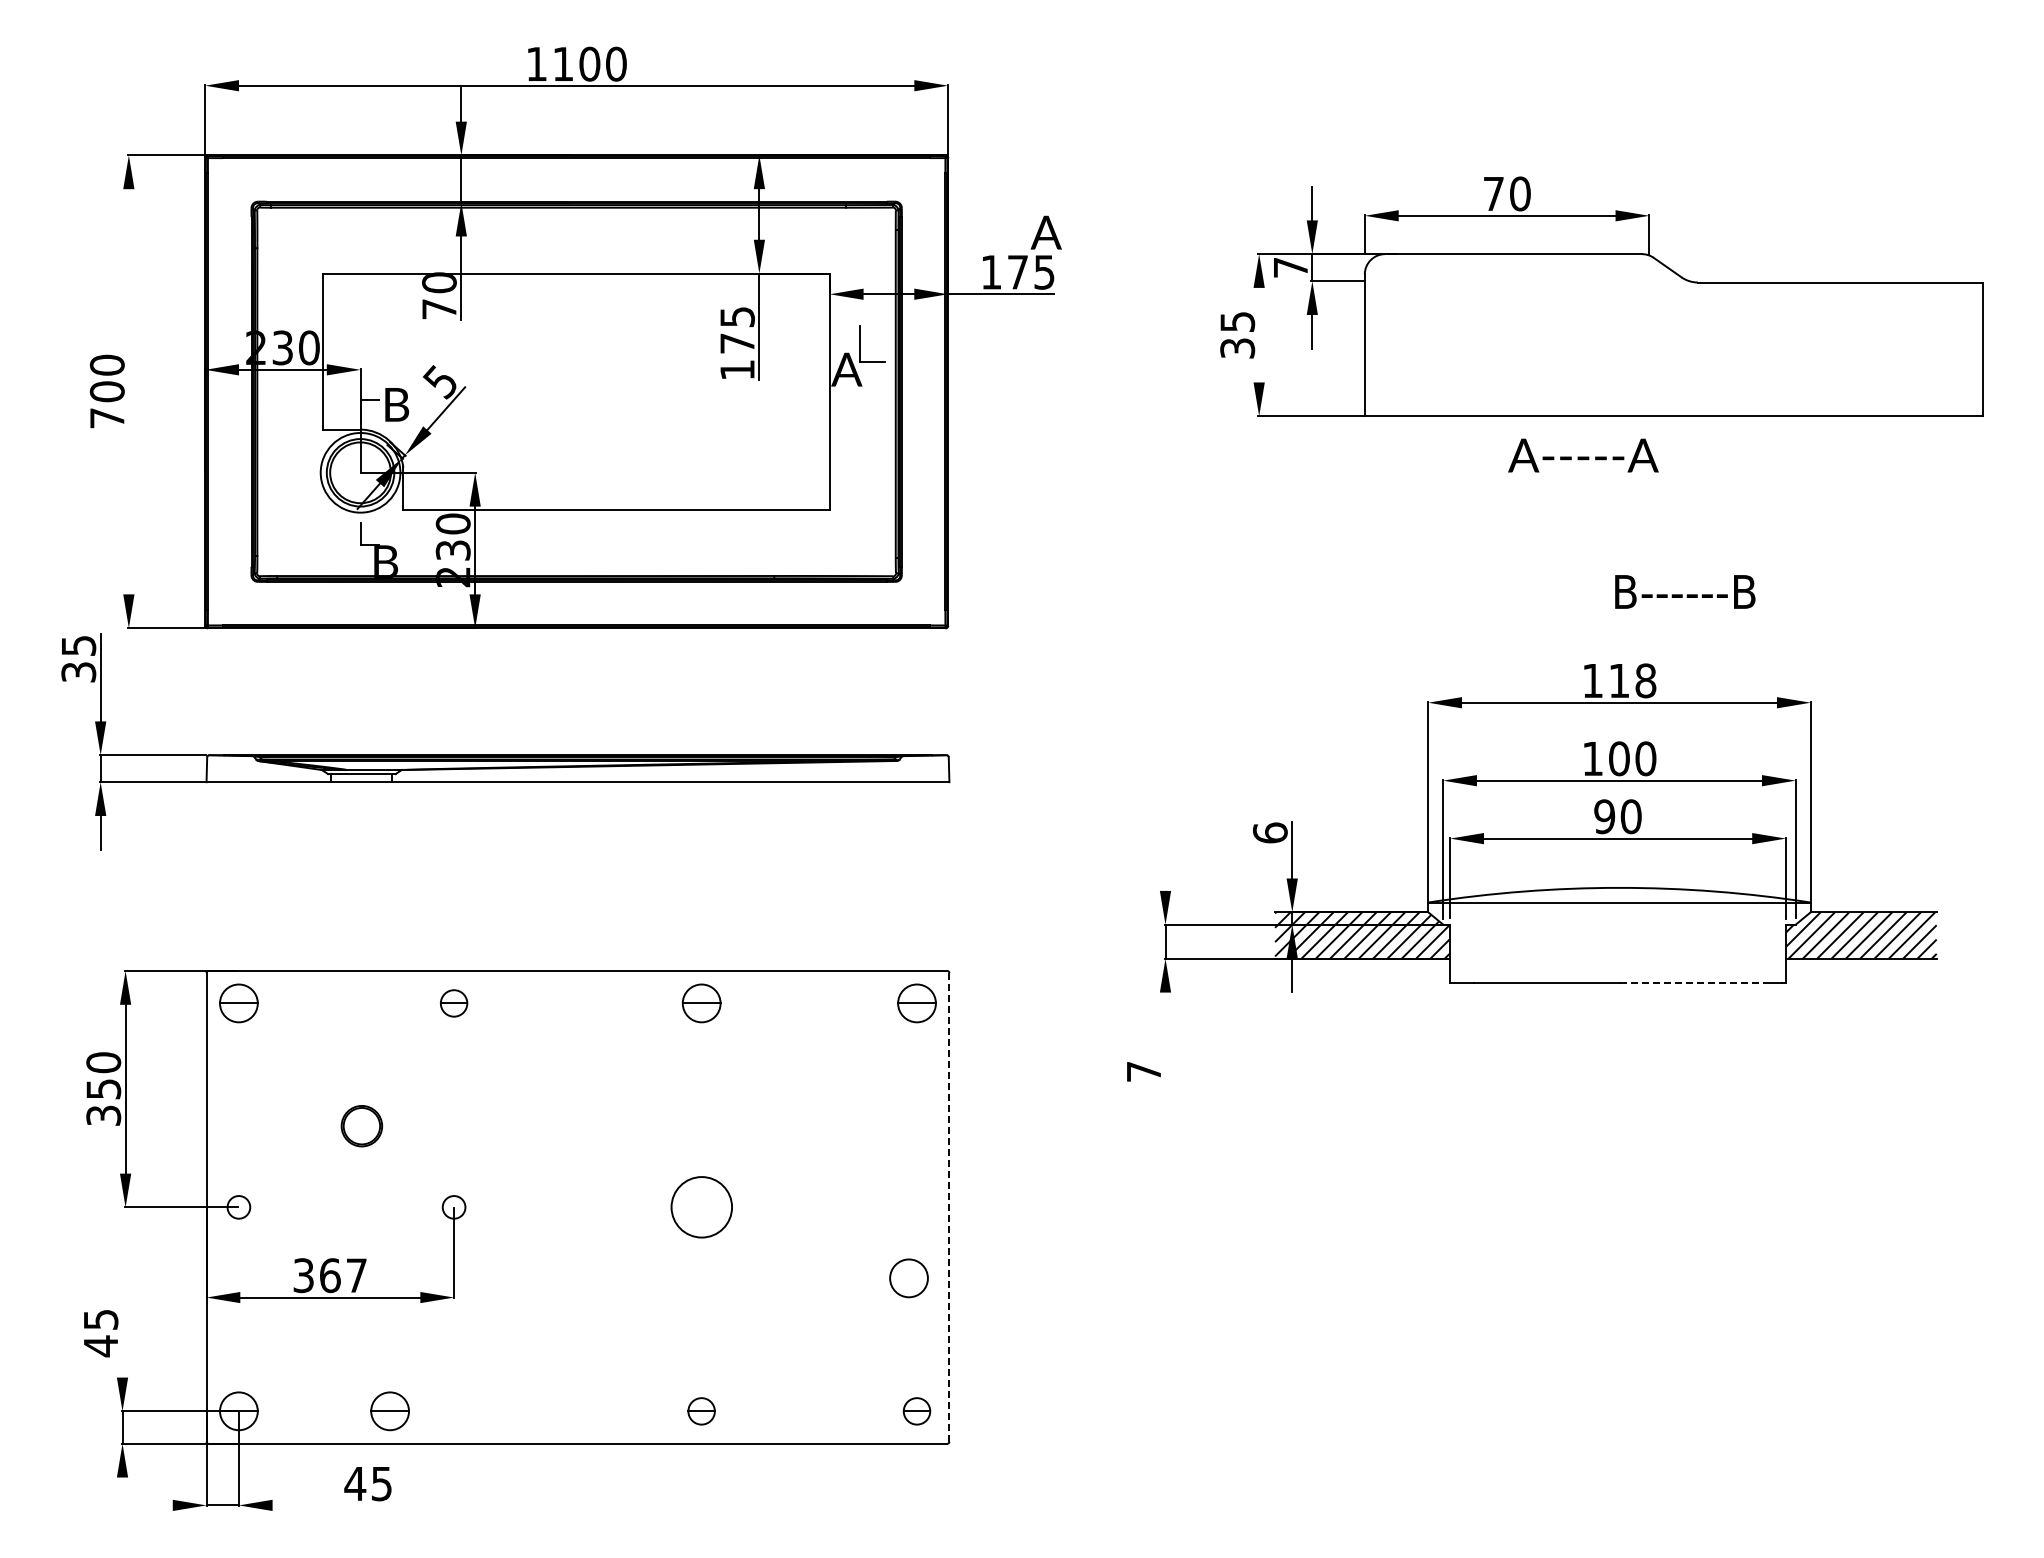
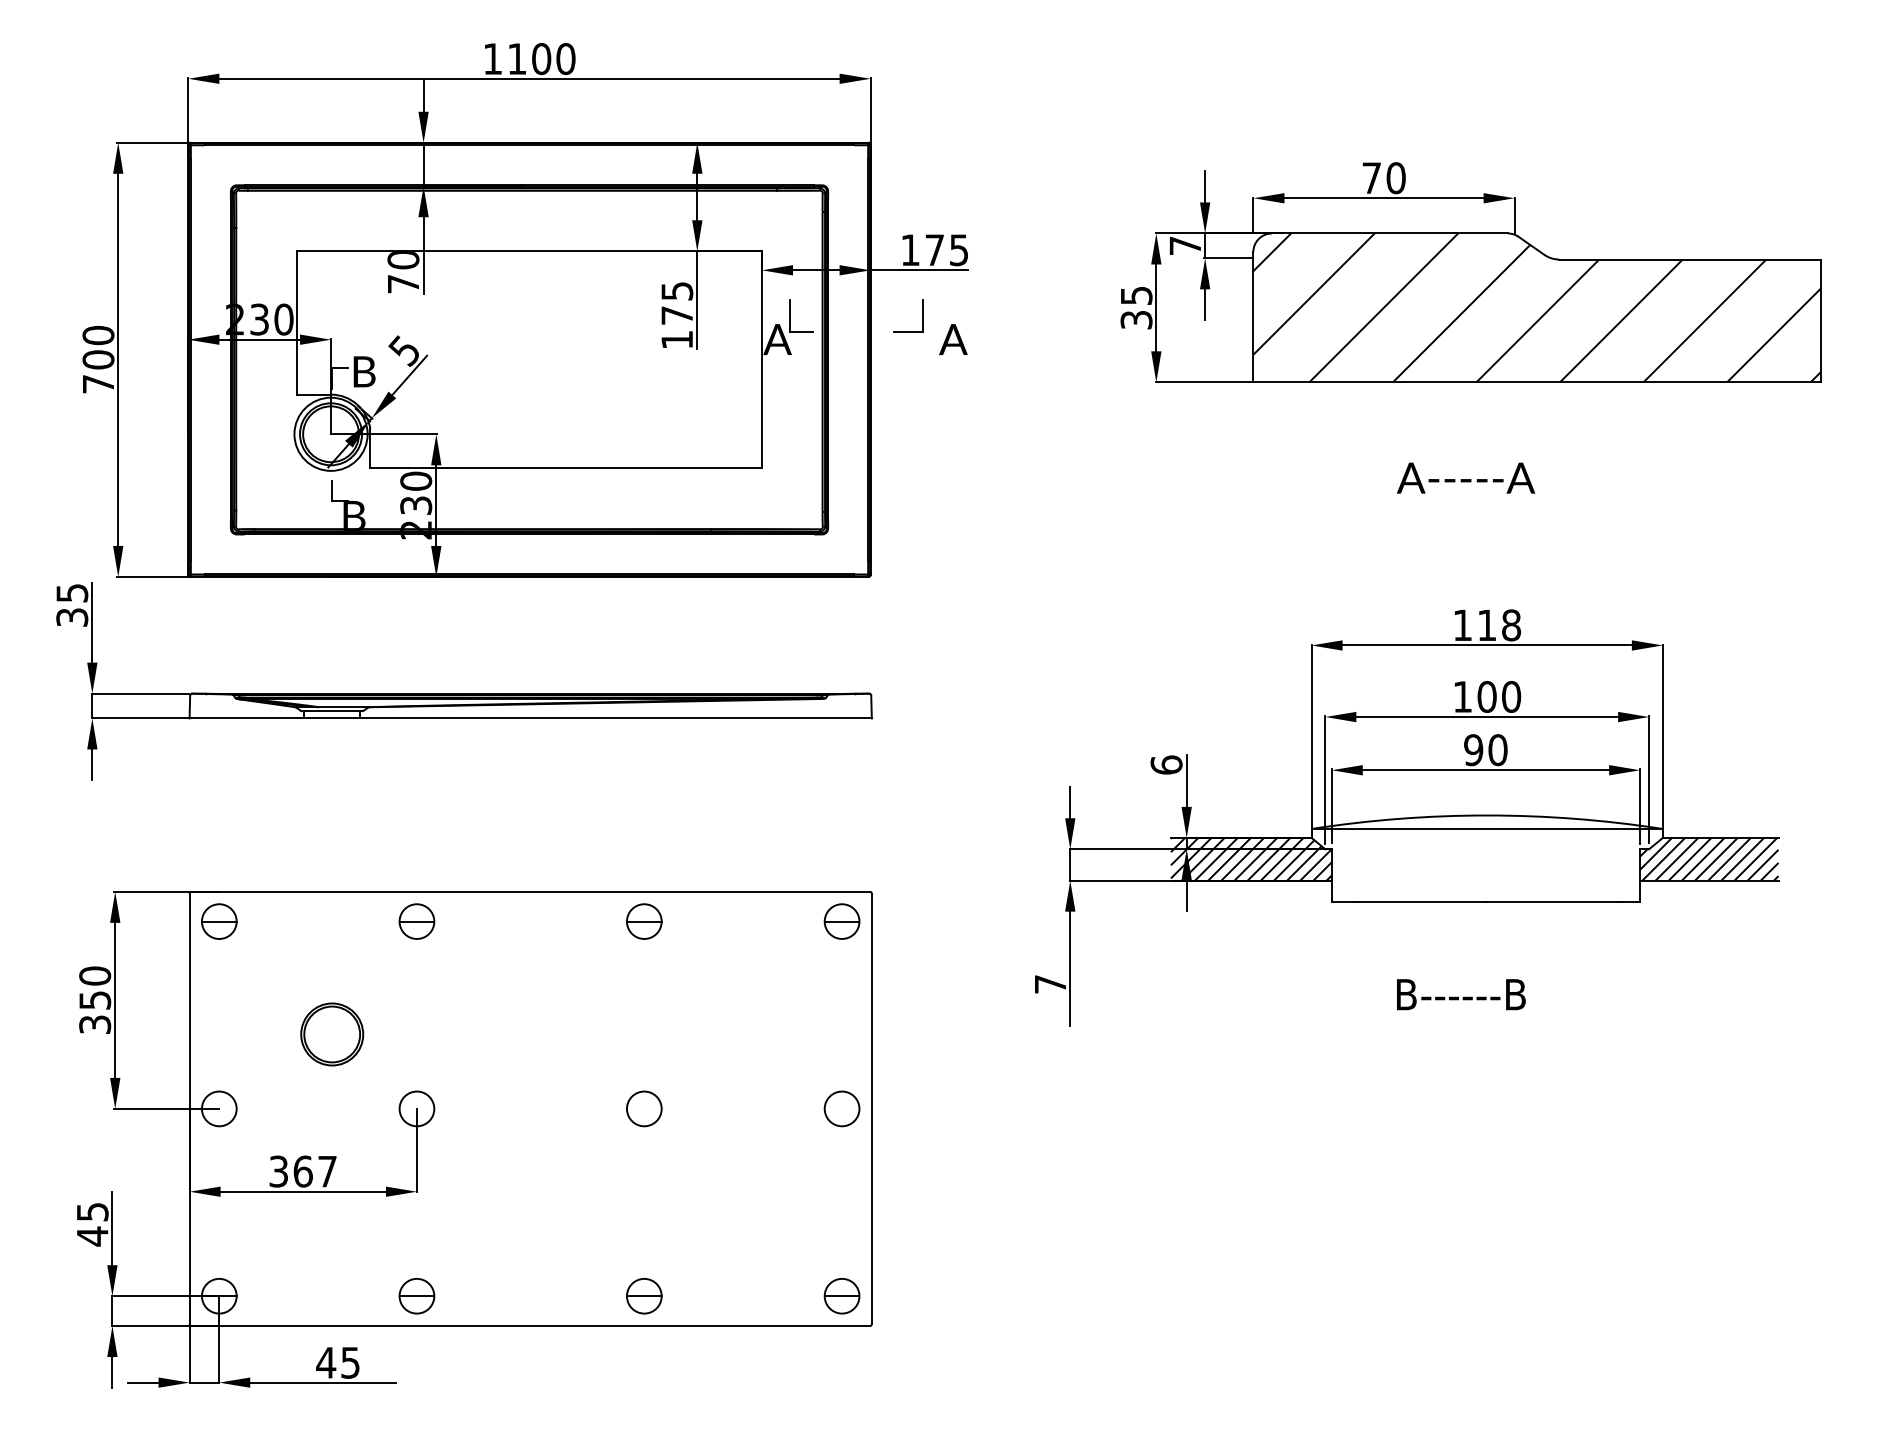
text: (1045, 232) -> (952, 339), moved
line: (1259, 334) -> (1156, 307), added
hatch: (1673, 335) -> (1536, 308), added
part: (1004, 343) -> (922, 315), added
line: (128, 391) -> (117, 359), added
text: (1583, 455) -> (1466, 478), moved
text: (1685, 591) -> (1461, 994), moved
line: (1165, 873) -> (1070, 802), added
line: (1692, 982) -> (1554, 902), dashed -> solid
part: (453, 1003) -> (416, 921), size x1.43
line: (1165, 1054) -> (1070, 968), added
part: (361, 1125) -> (331, 1033), size x1.67
line: (949, 1206) -> (871, 1108), dashed -> solid
circle: (238, 1207) -> (218, 1109), size x1.67
circle: (454, 1207) -> (417, 1109), size x1.67
circle: (701, 1207) -> (644, 1109), size x0.62
circle: (908, 1278) -> (841, 1109), moved
line: (122, 1337) -> (112, 1228), added
part: (389, 1411) -> (416, 1296), moved
part: (701, 1411) -> (644, 1296), size x1.43
part: (916, 1411) -> (841, 1296), size x1.43
line: (122, 1494) -> (112, 1372), added
line: (155, 1505) -> (142, 1382), added
line: (351, 1505) -> (322, 1382), added

